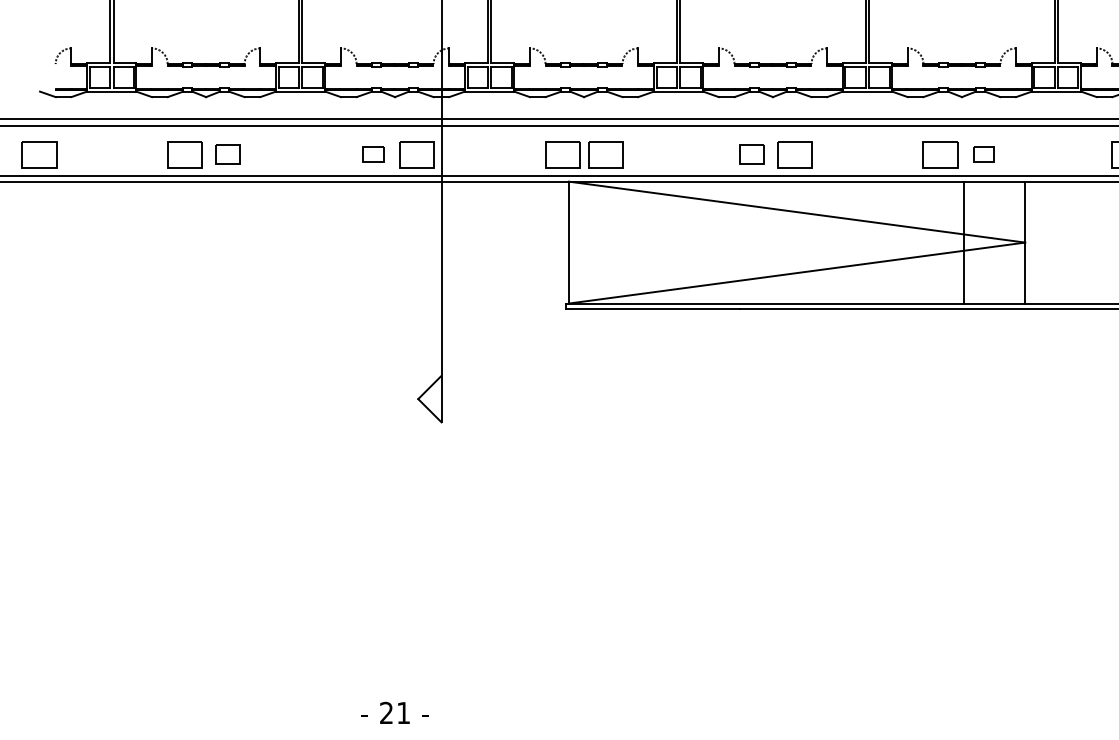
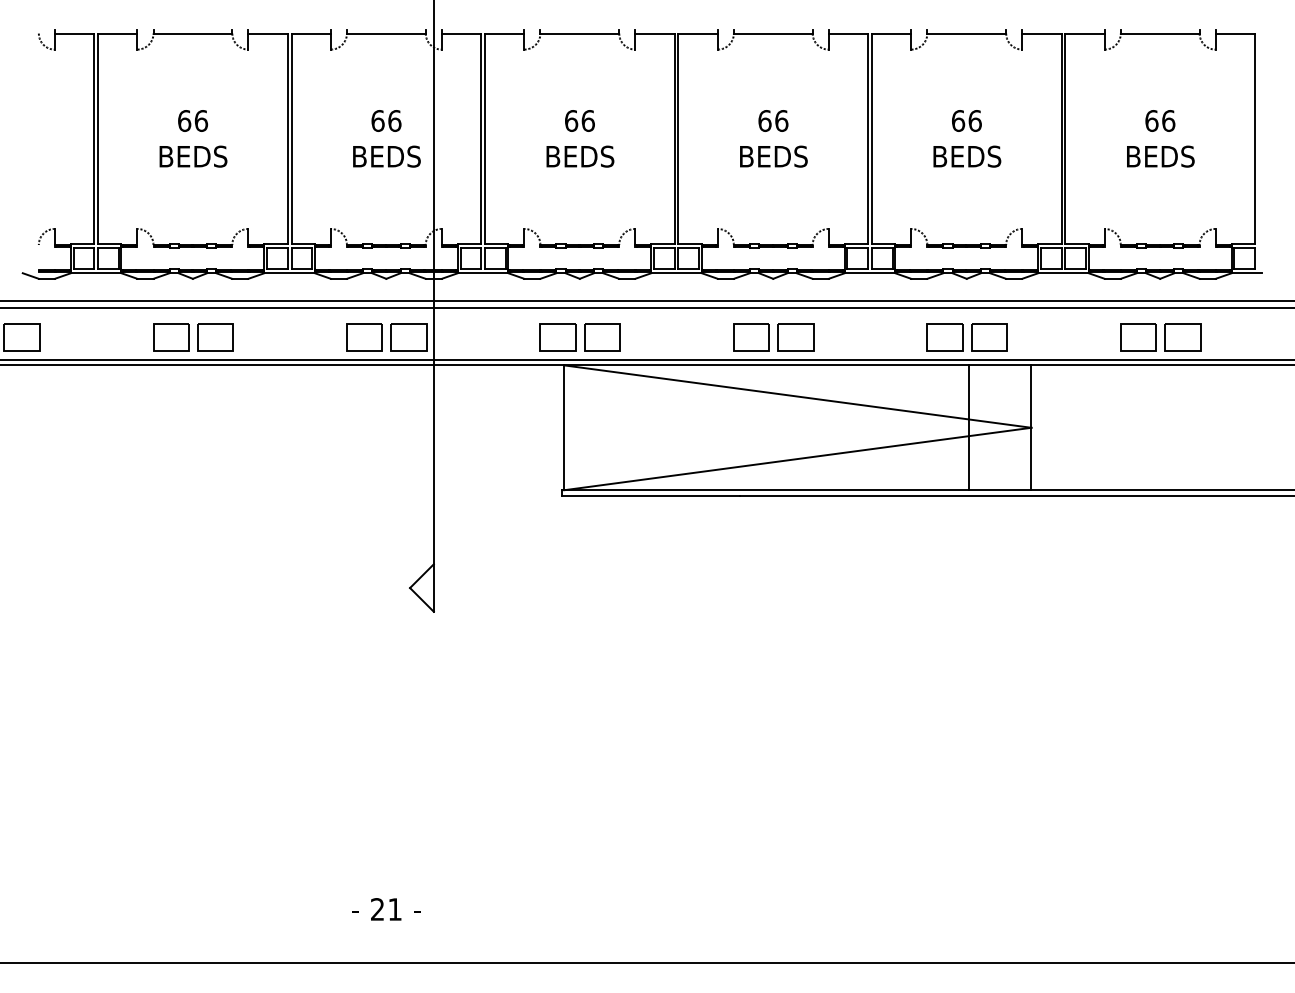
part: (228, 154) -> (215, 337), size x1.43
part: (373, 154) -> (364, 337), size x1.67
part: (751, 154) -> (751, 337), size x1.43
part: (984, 154) -> (989, 337), size x1.67

